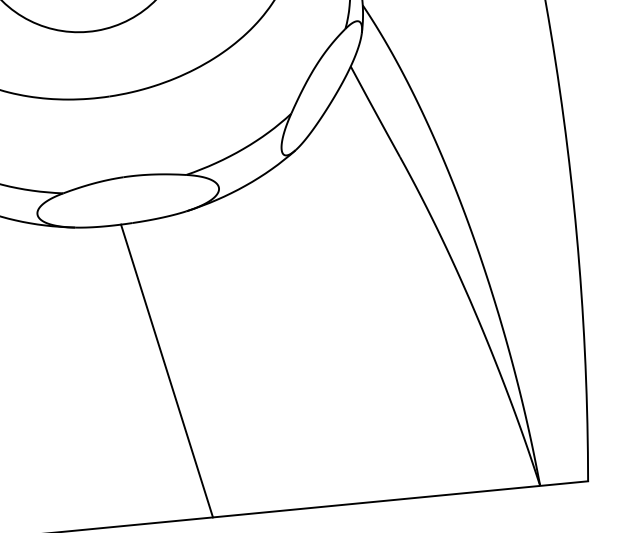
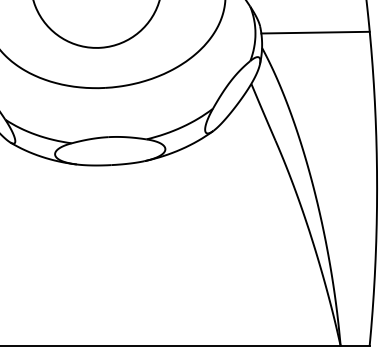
line: (166, 370) -> (123, 255), removed

